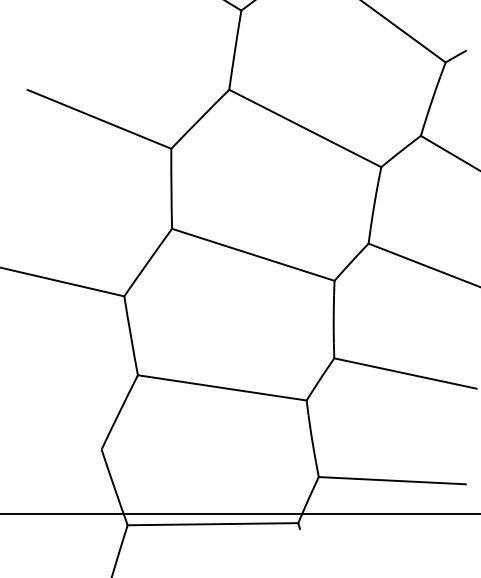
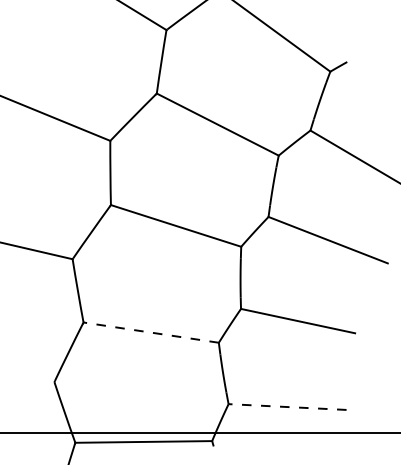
line: (221, 387) -> (150, 332), solid -> dashed
line: (392, 481) -> (287, 407), solid -> dashed

